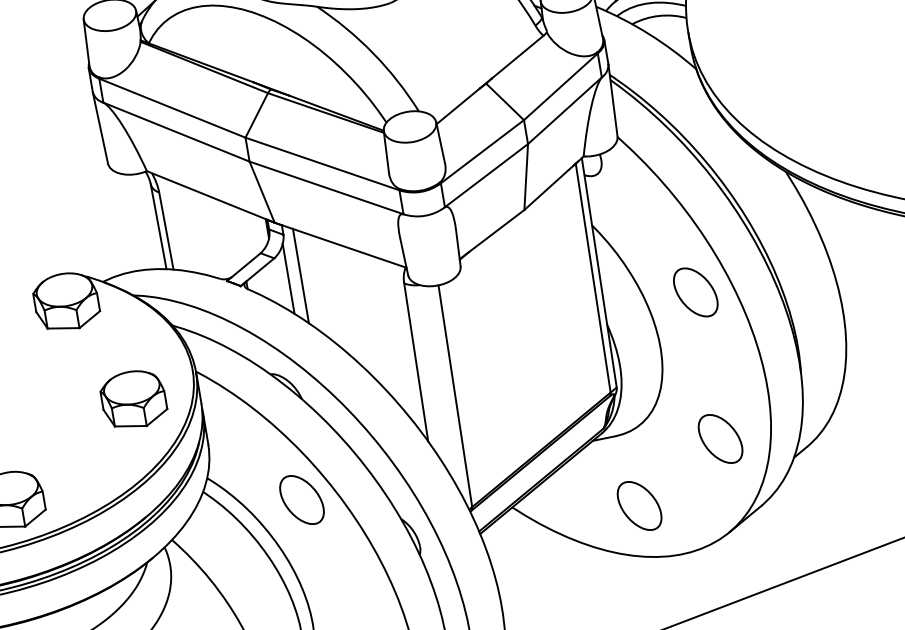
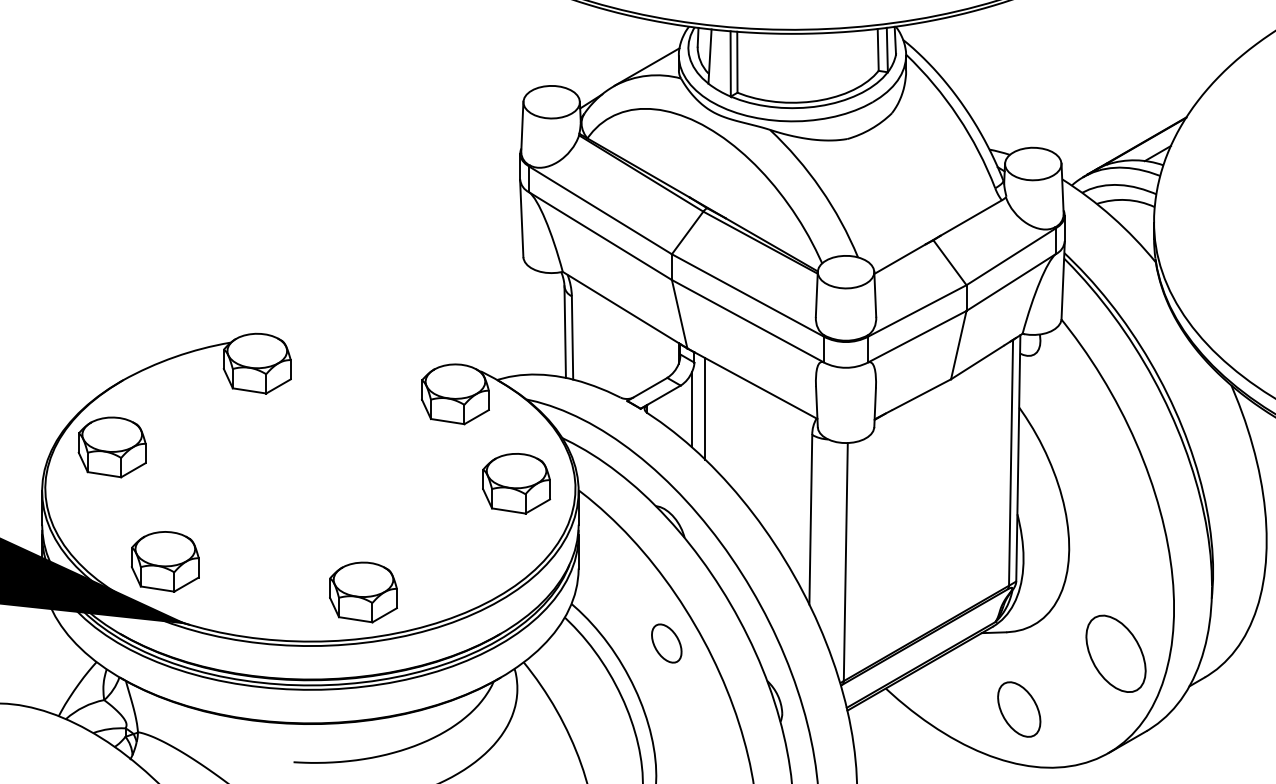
part: (695, 292) -> (1115, 495), removed
part: (133, 399) -> (516, 483), moved
part: (720, 438) -> (1115, 653), size x1.4
part: (301, 500) -> (666, 643), size x0.7

